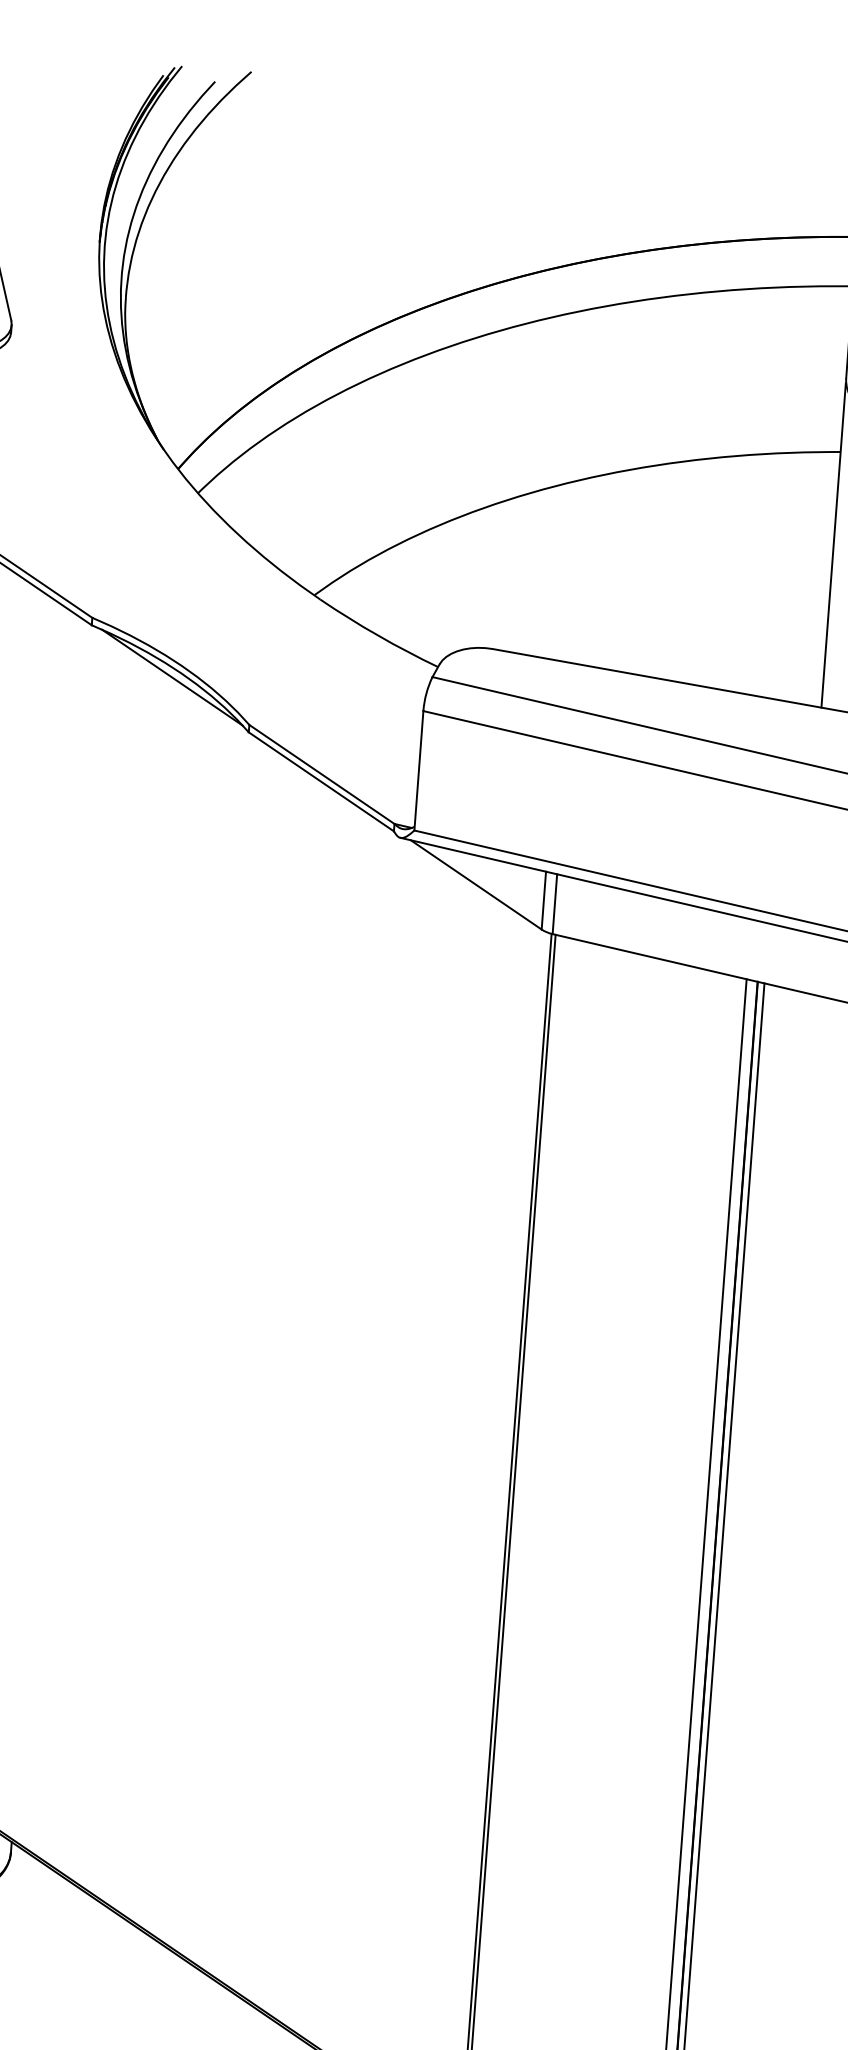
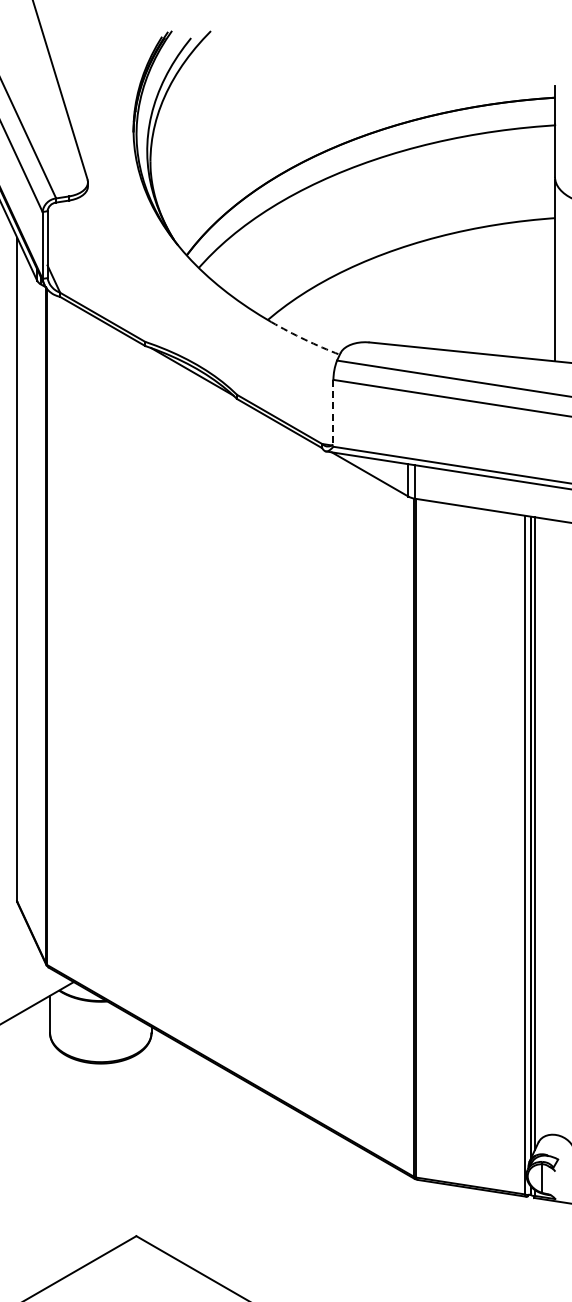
arc: (377, 635) -> (304, 339), solid -> dashed
line: (418, 771) -> (333, 413), solid -> dashed

